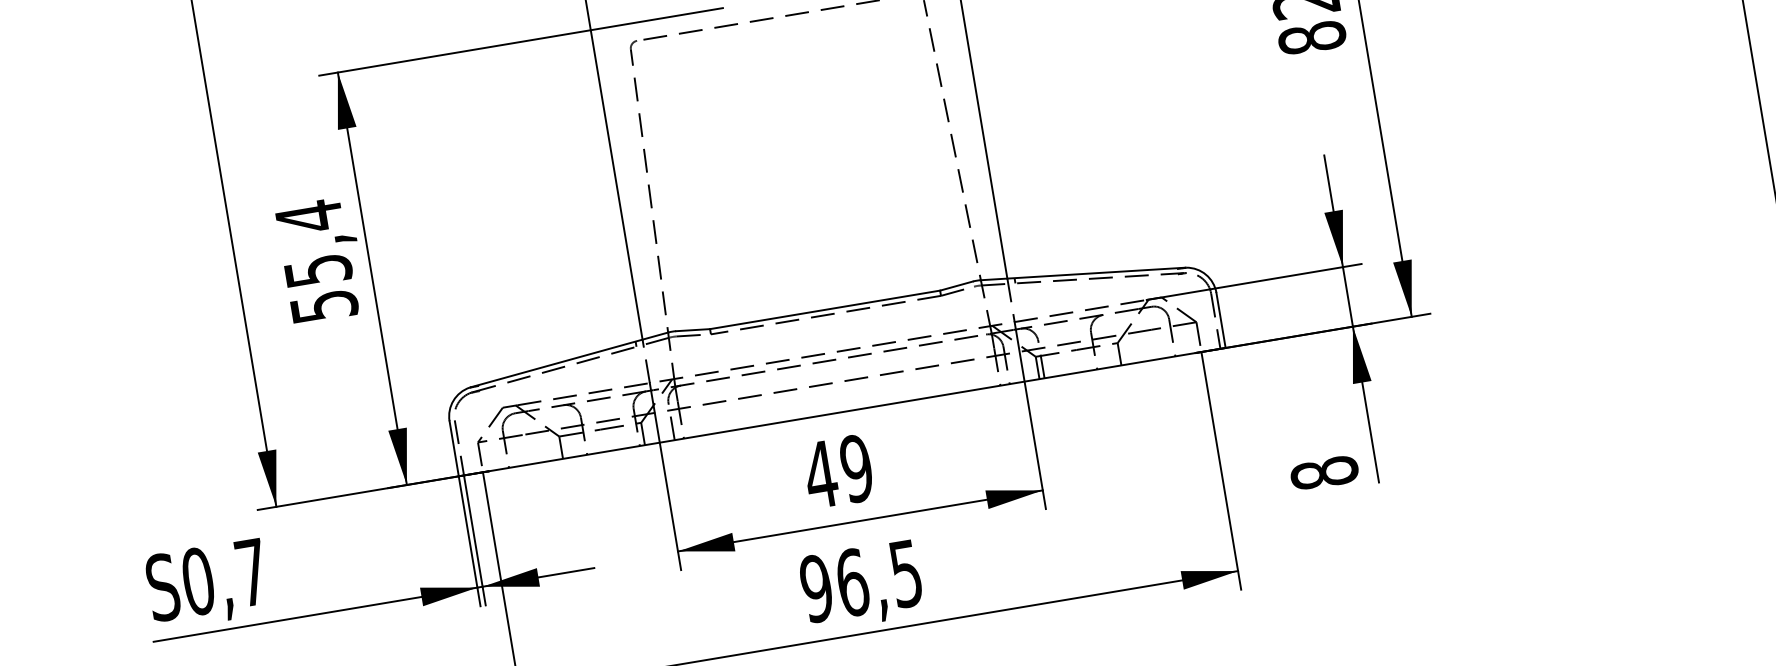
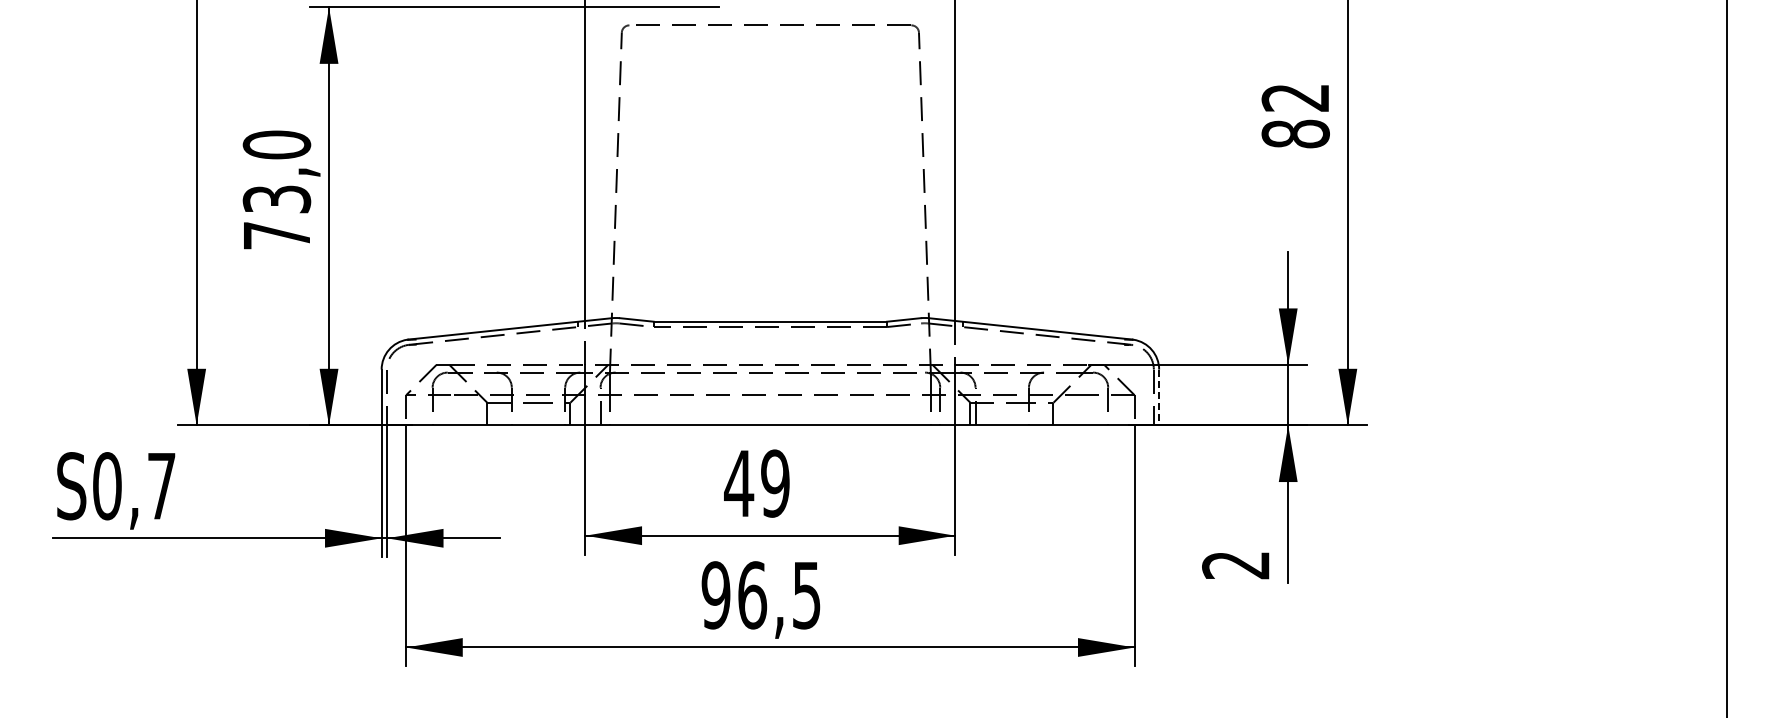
text: (316, 260) -> (276, 189), 55,4 -> 73,0
line: (1221, 320) -> (1159, 397), solid -> dashed
text: (1325, 473) -> (1236, 565), 8 -> 2

